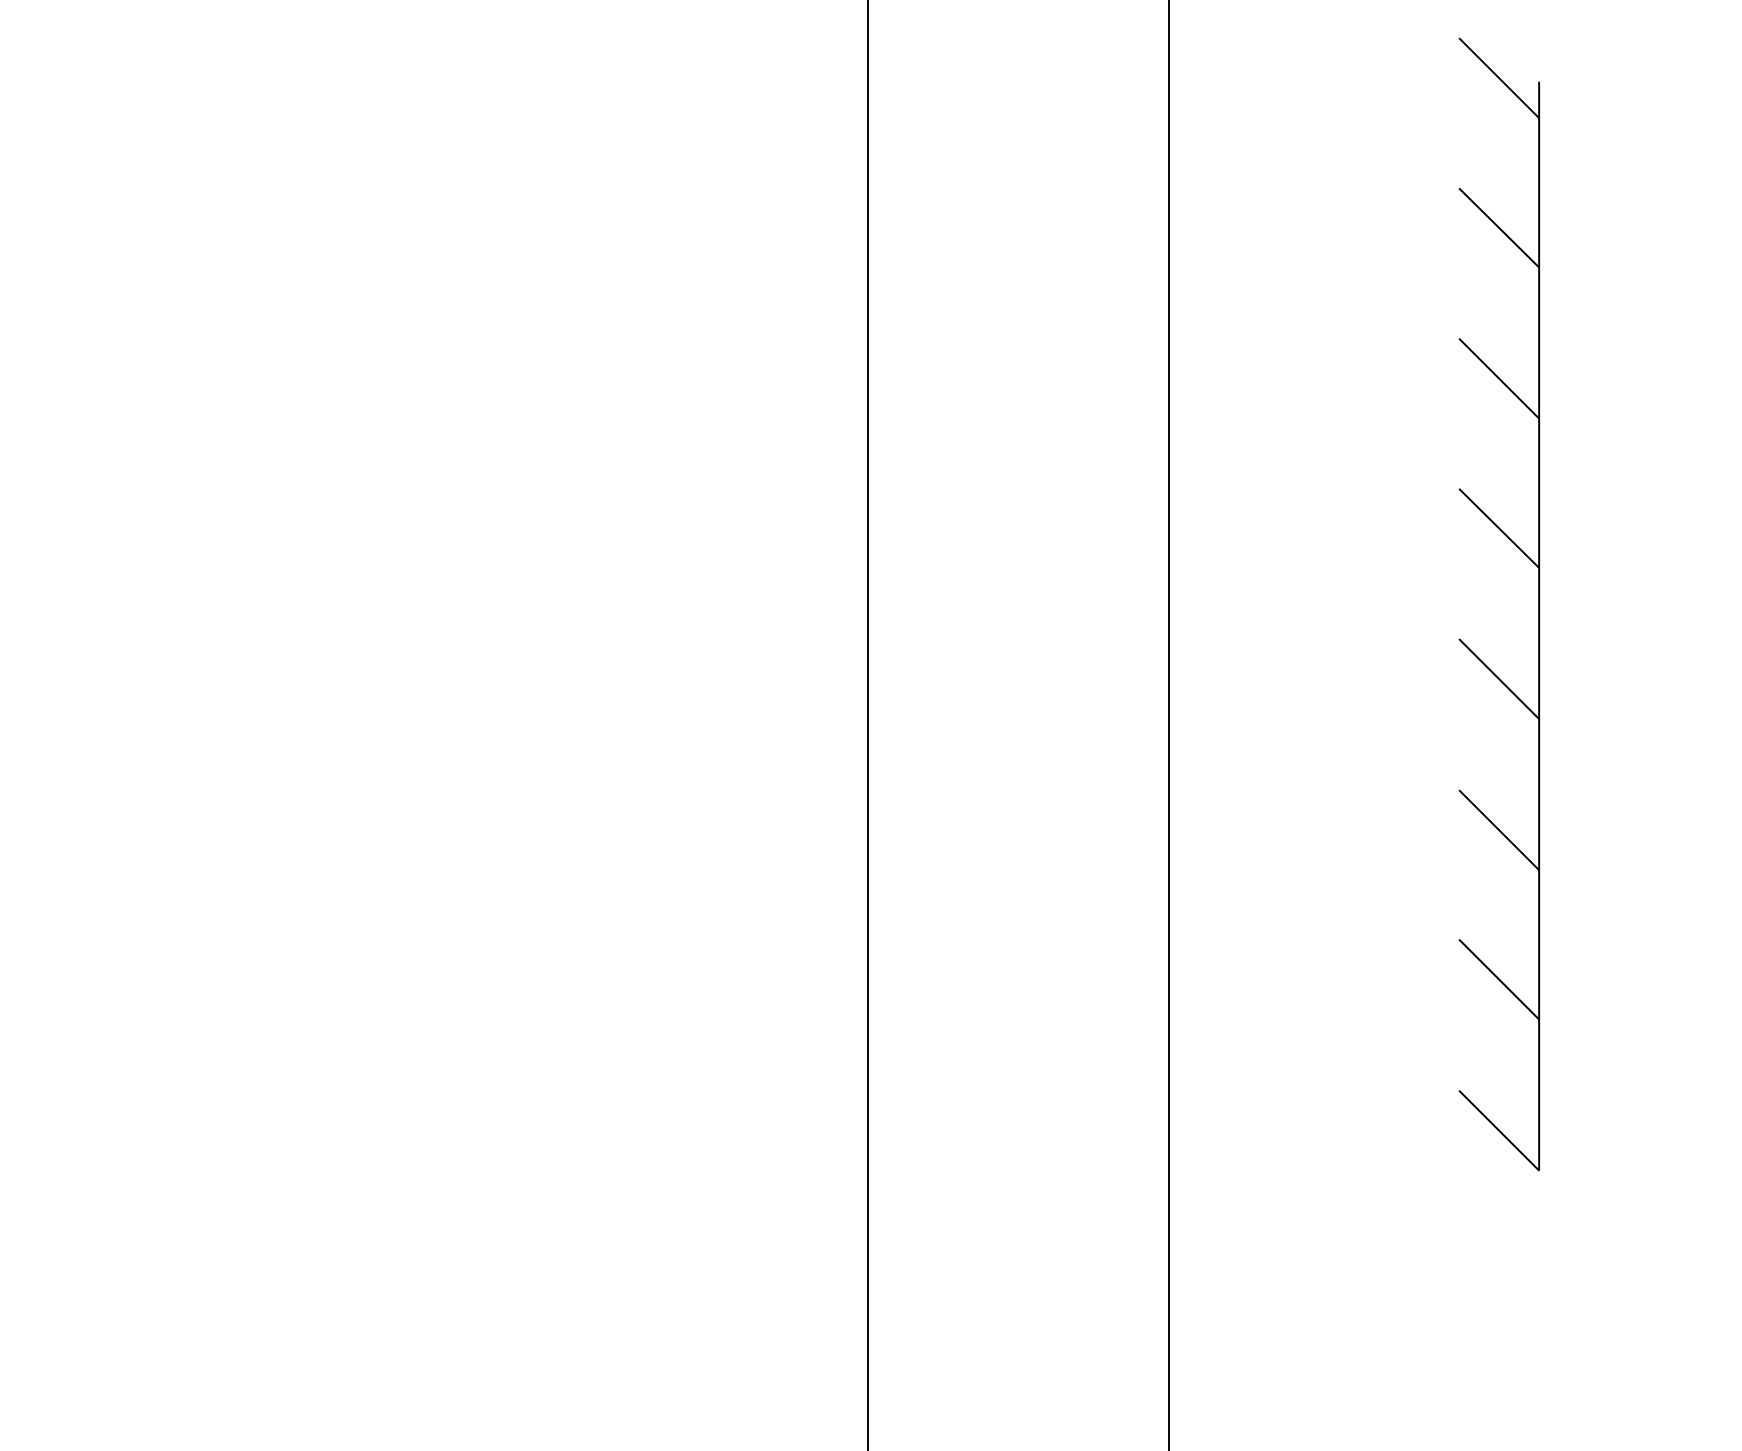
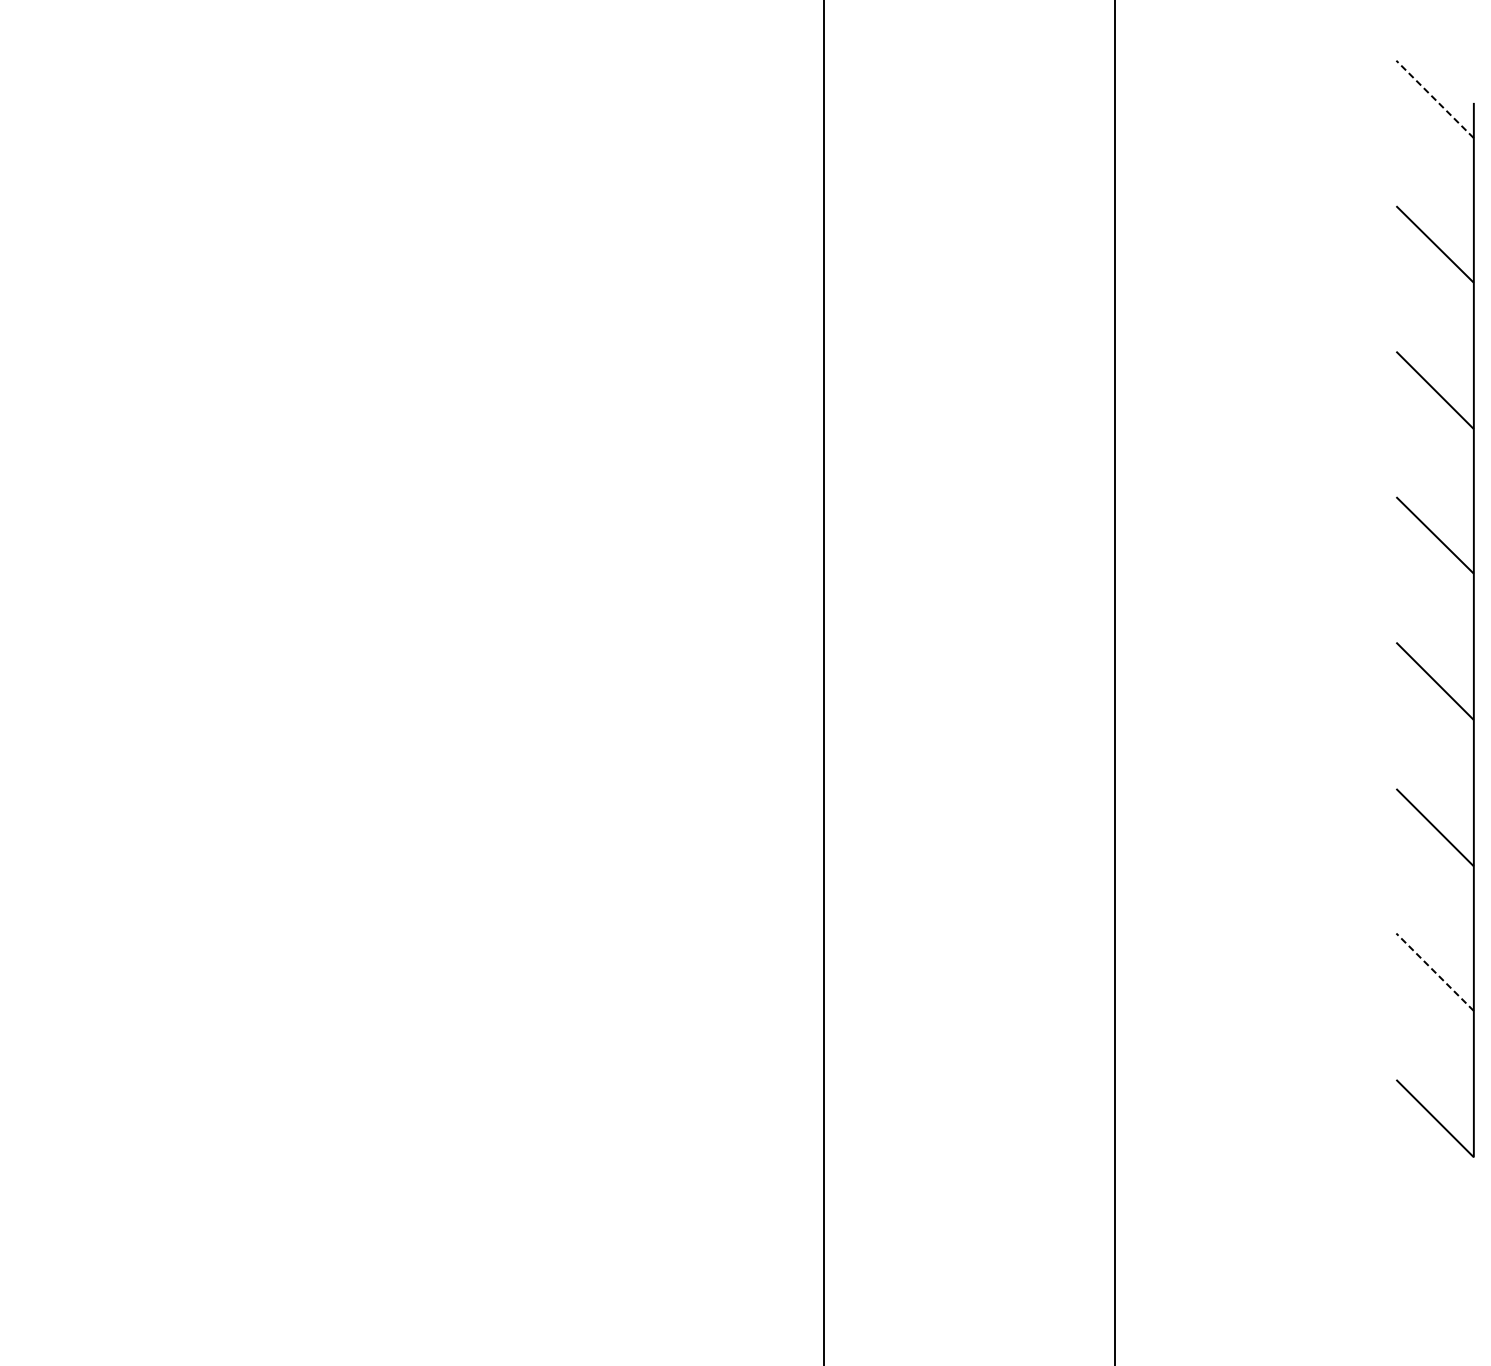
line: (1499, 78) -> (1435, 99), solid -> dashed
line: (1499, 979) -> (1435, 972), solid -> dashed

